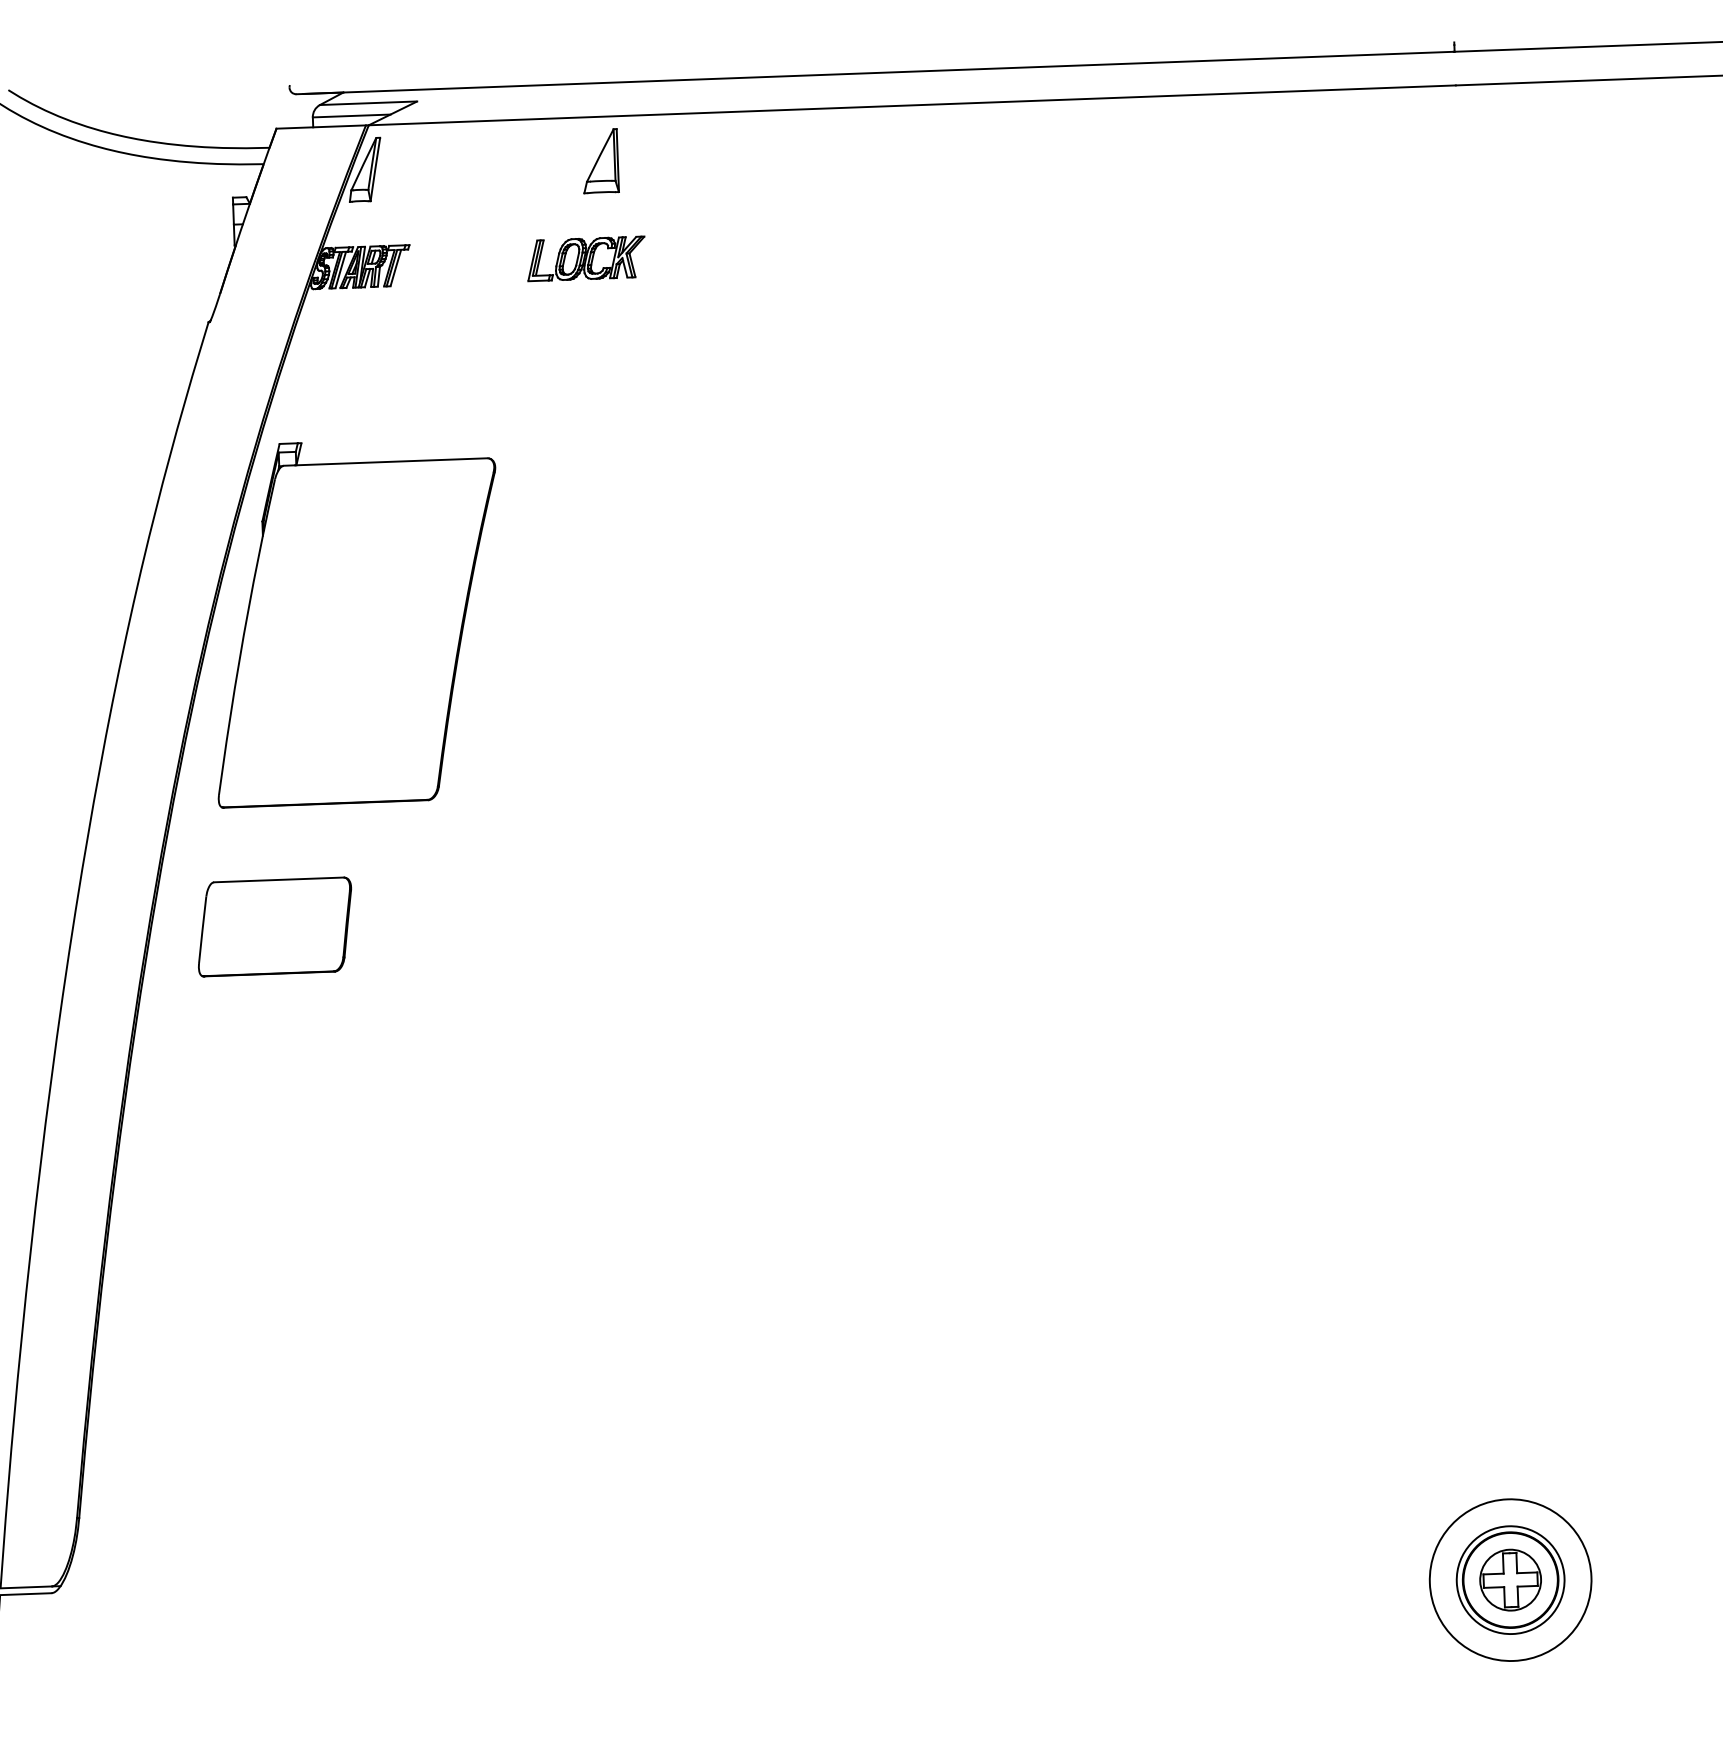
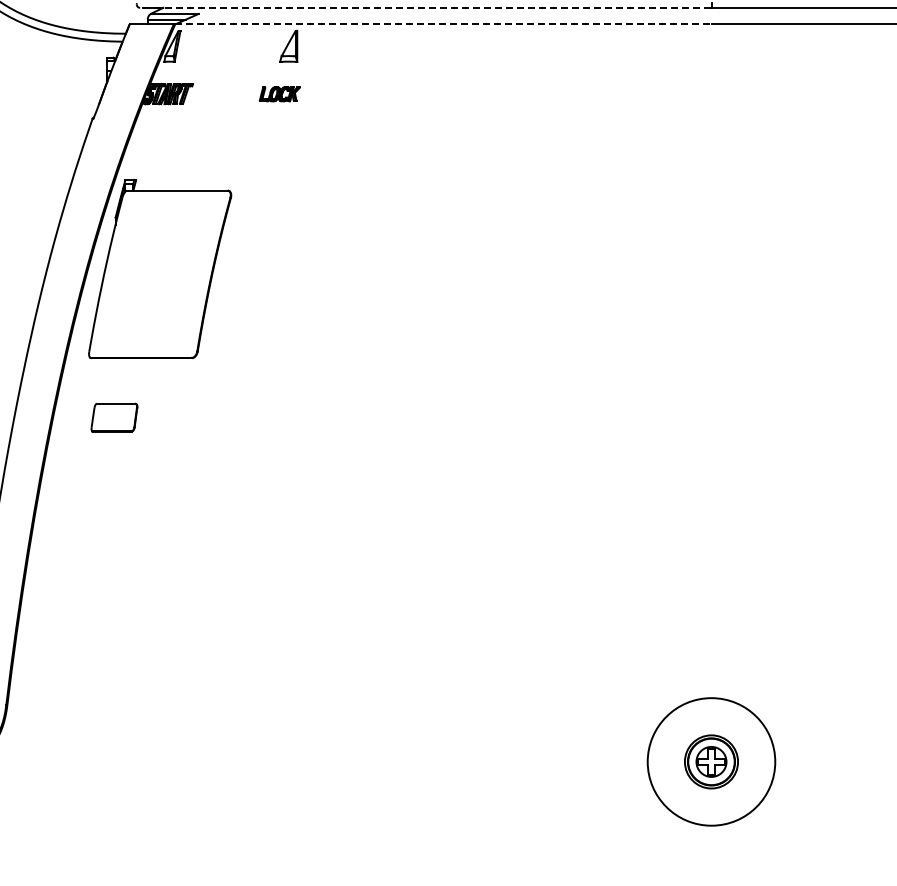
line: (874, 72) -> (425, 7), solid -> dashed
line: (912, 105) -> (443, 24), solid -> dashed
part: (585, 259) -> (279, 94), size x0.7
part: (275, 926) -> (114, 417), size x0.6
circle: (1510, 1579) -> (711, 761), size x1.6

